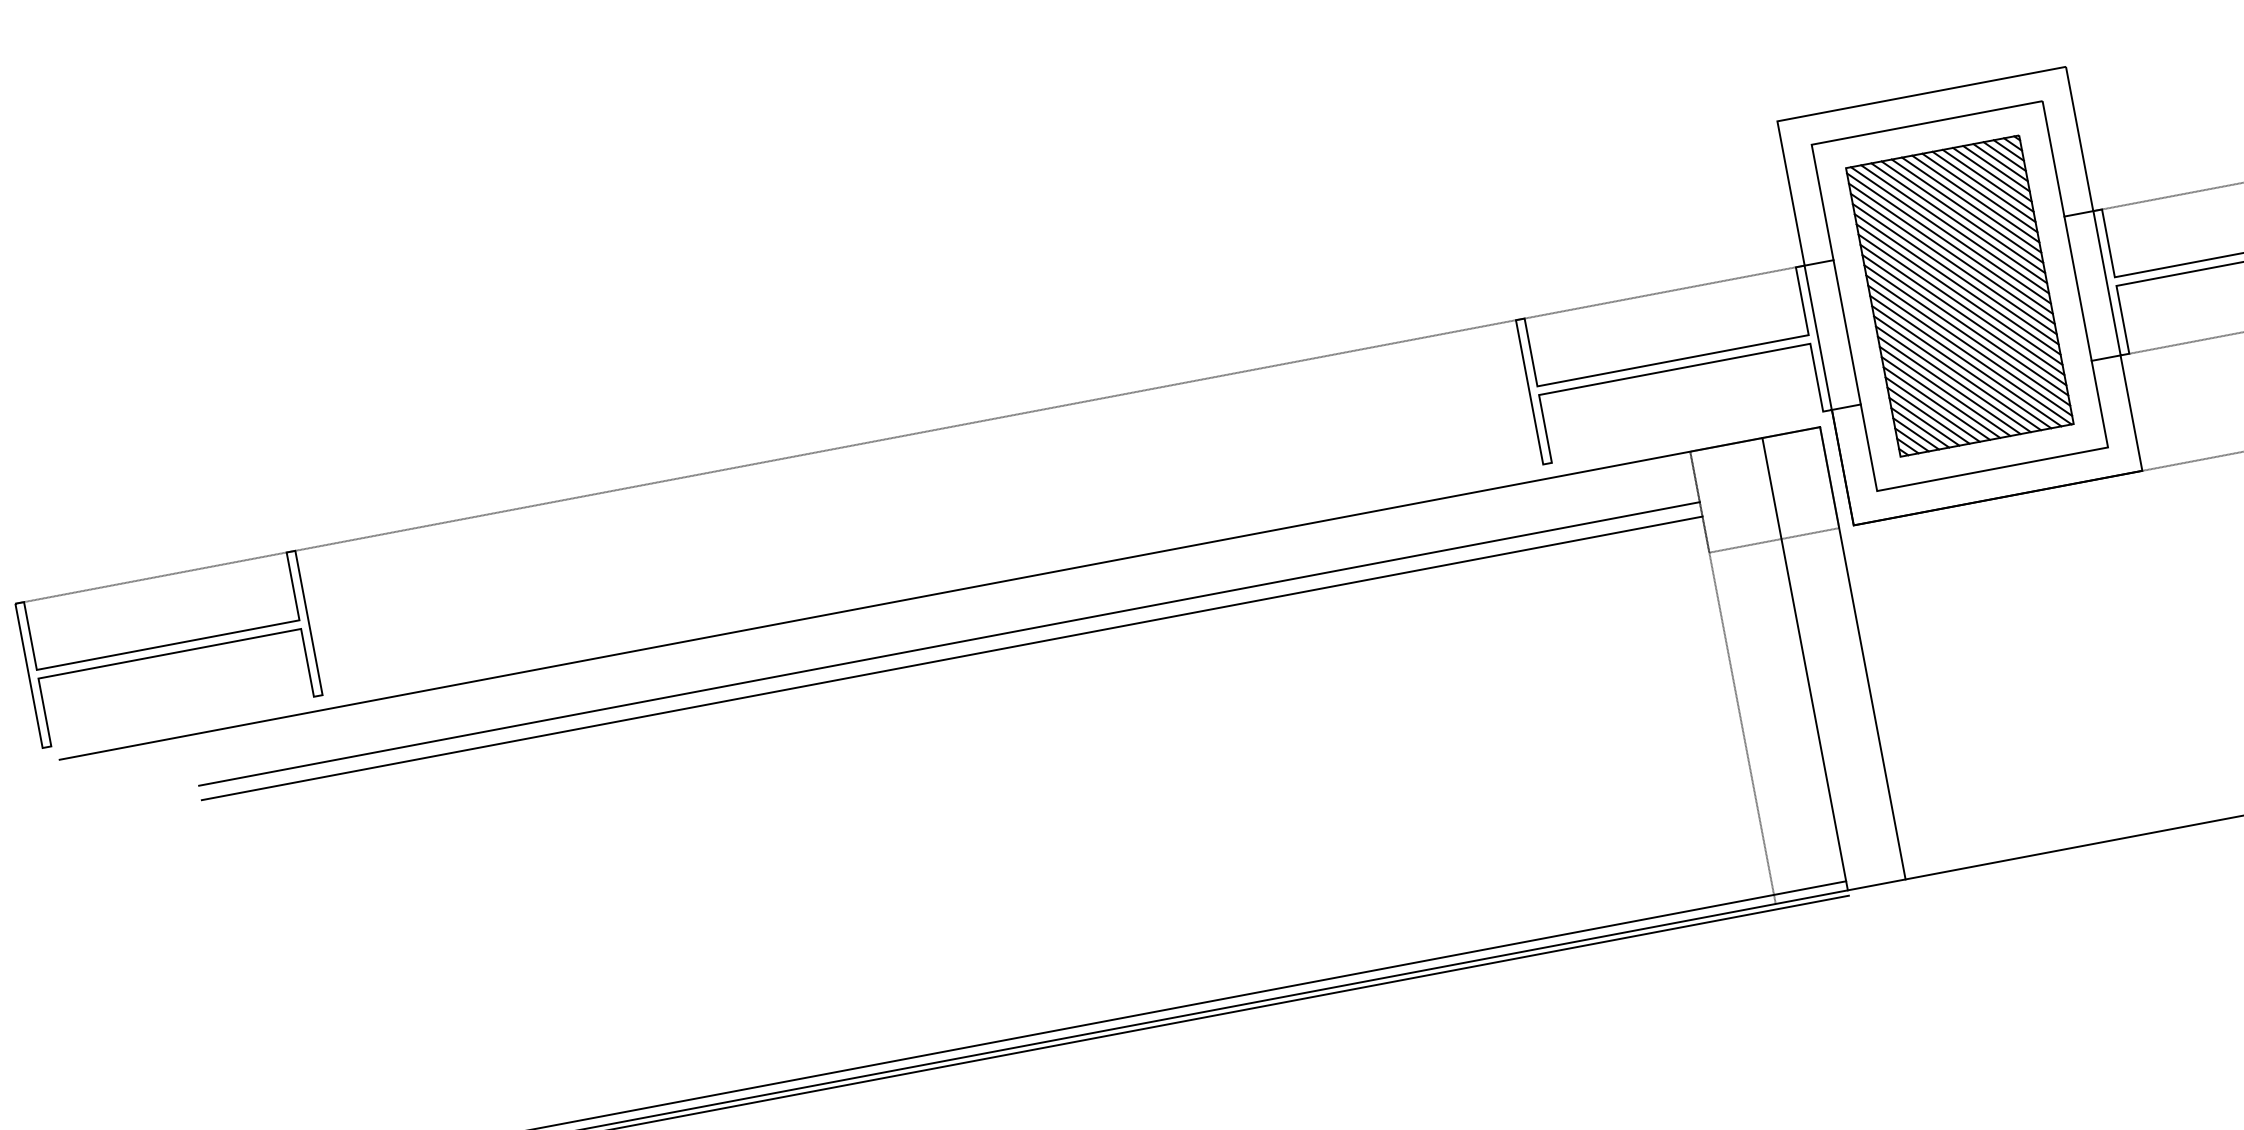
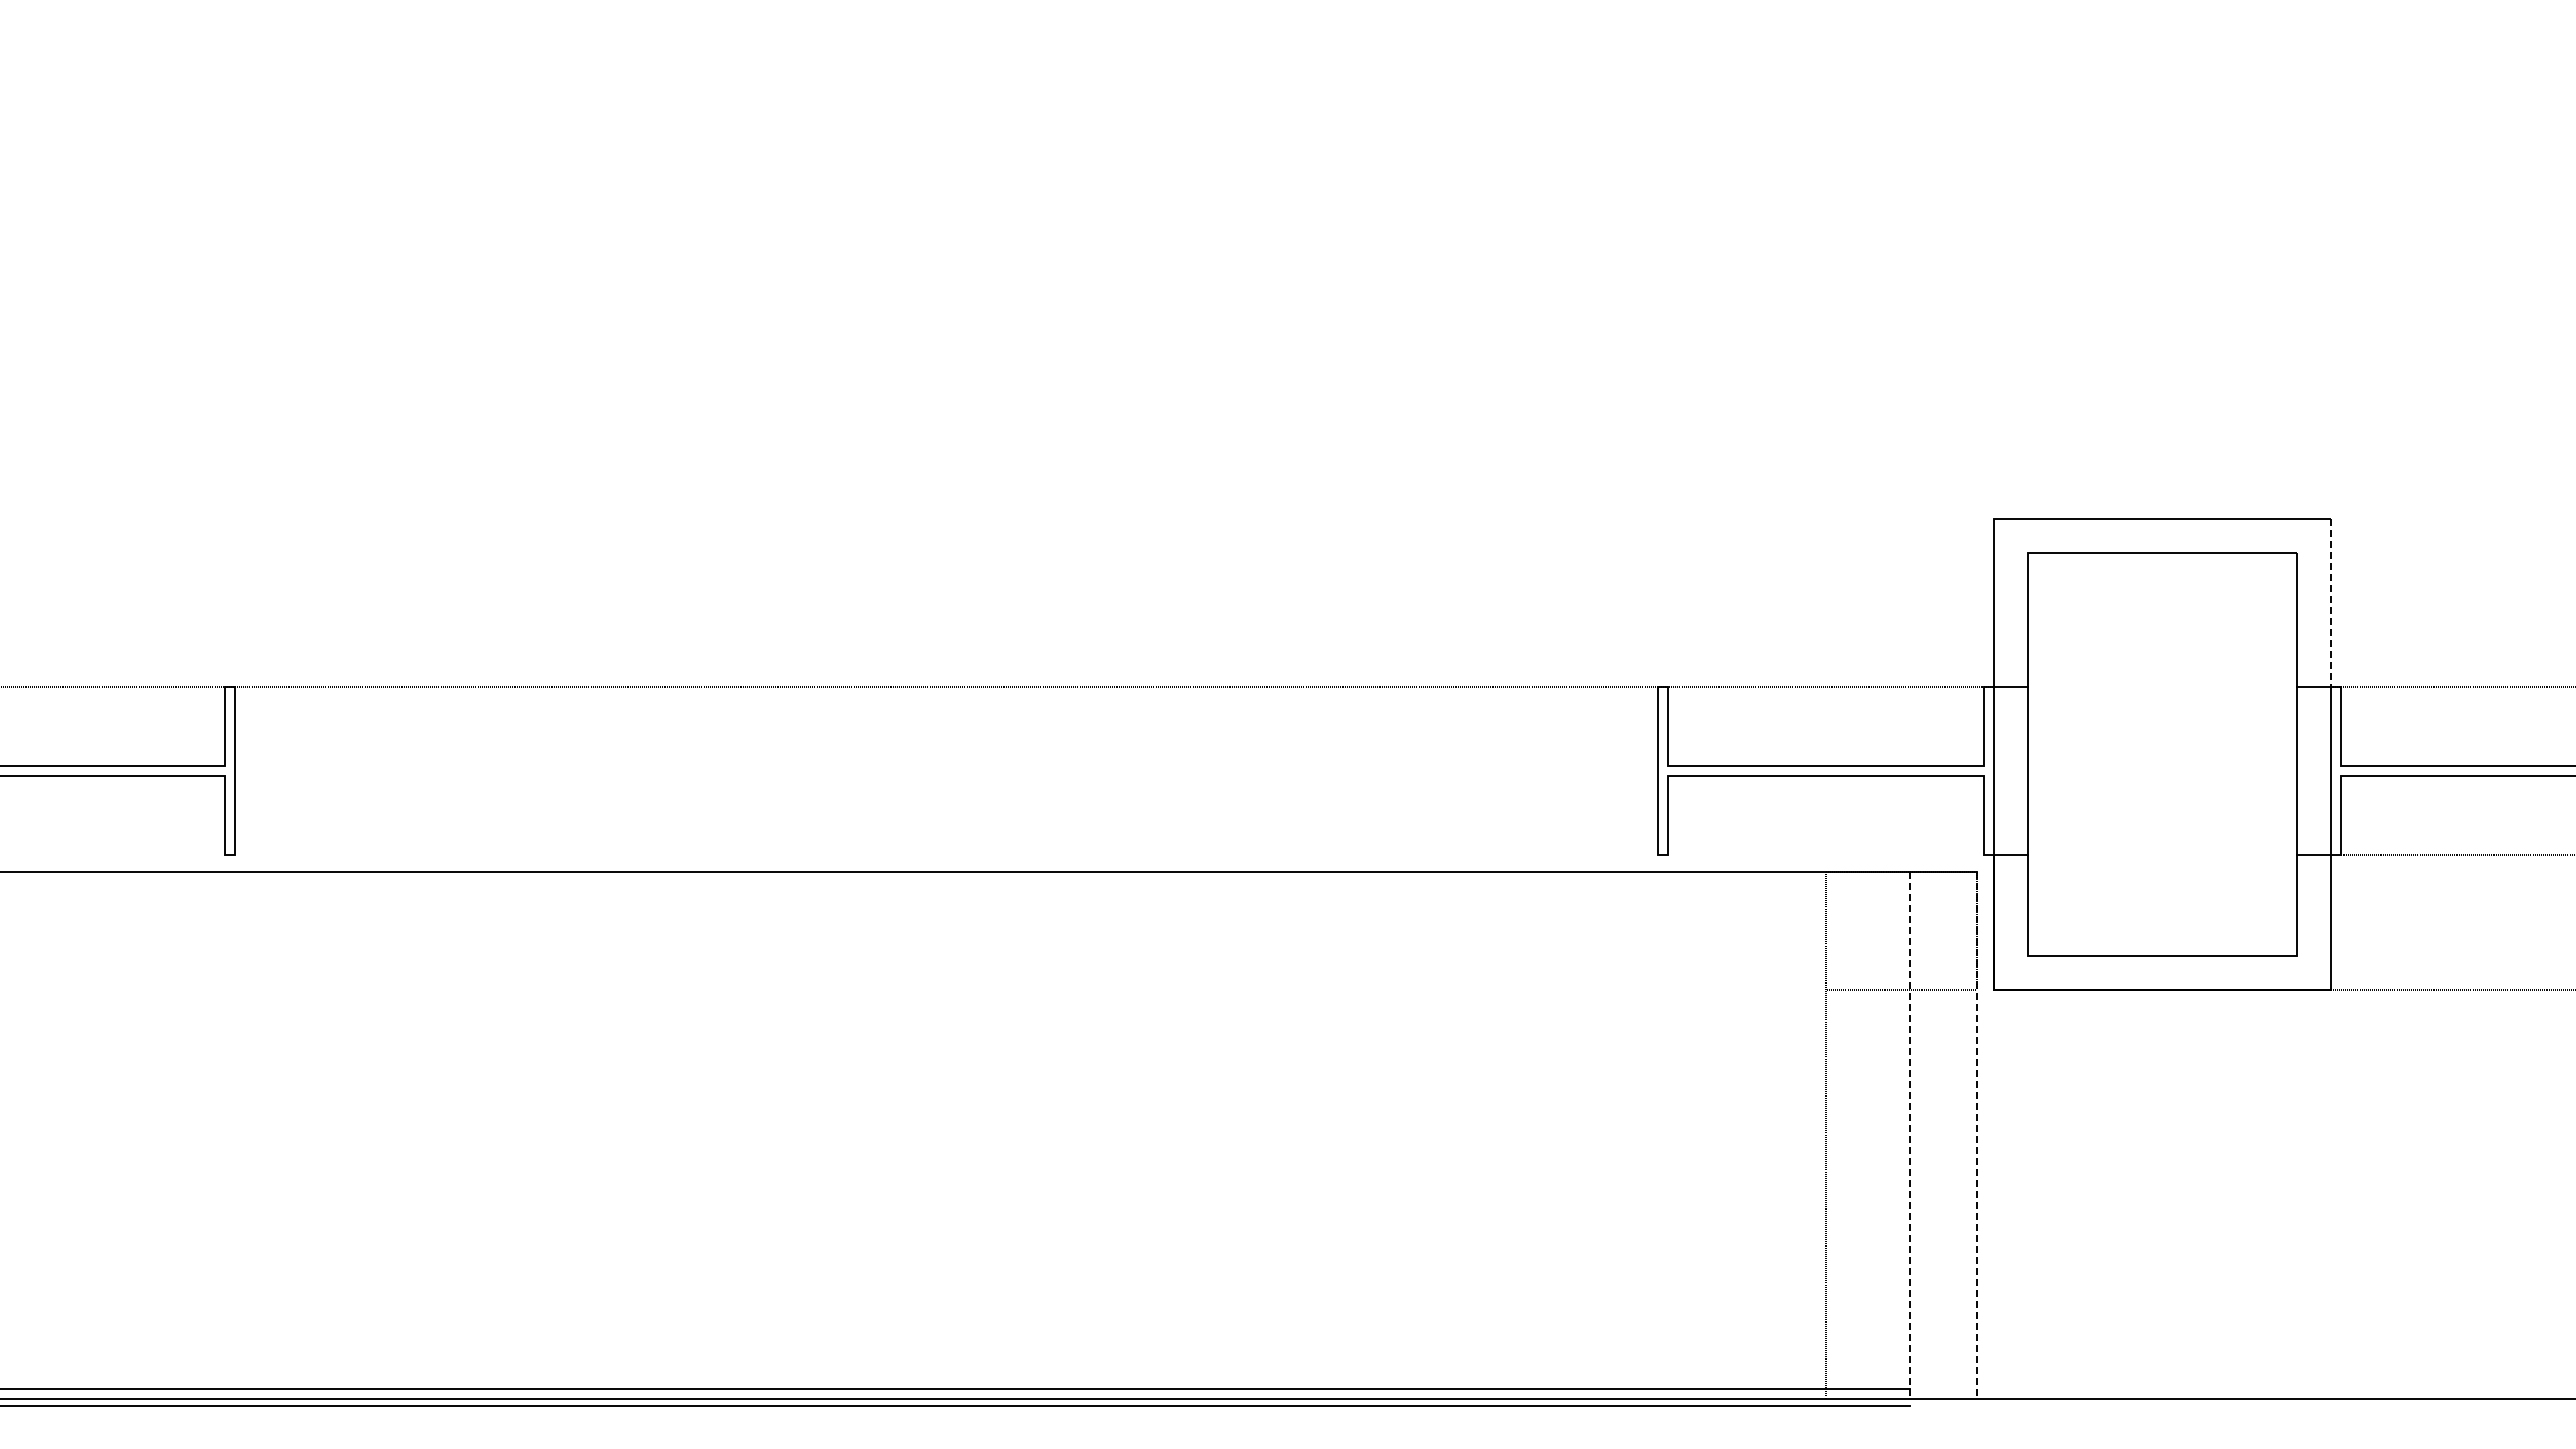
line: (2079, 139) -> (2330, 603), solid -> dashed
part: (1959, 296) -> (2162, 754), removed
line: (949, 644) -> (951, 931), removed
line: (1862, 653) -> (1977, 1135), solid -> dashed
line: (952, 658) -> (951, 947), removed
line: (1805, 663) -> (1910, 1135), solid -> dashed

